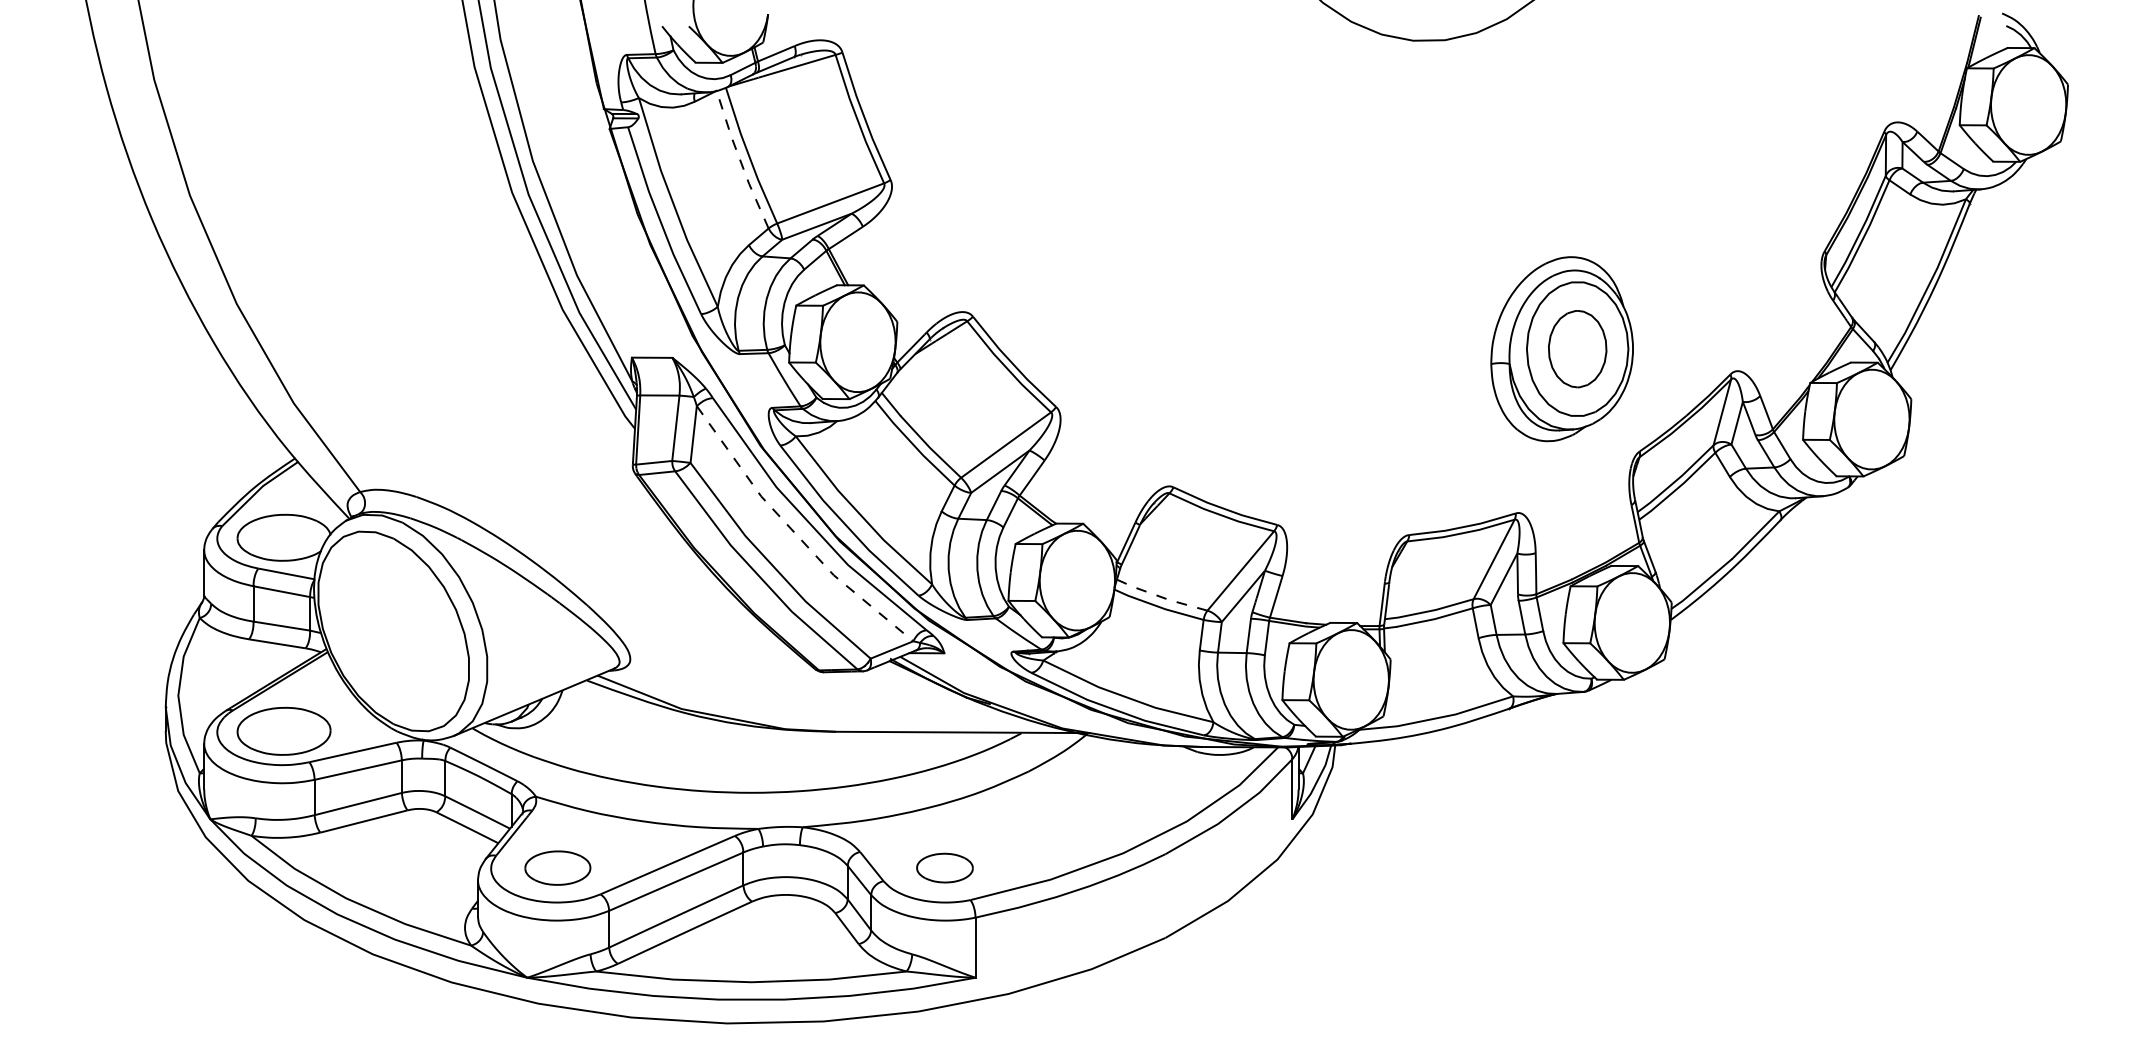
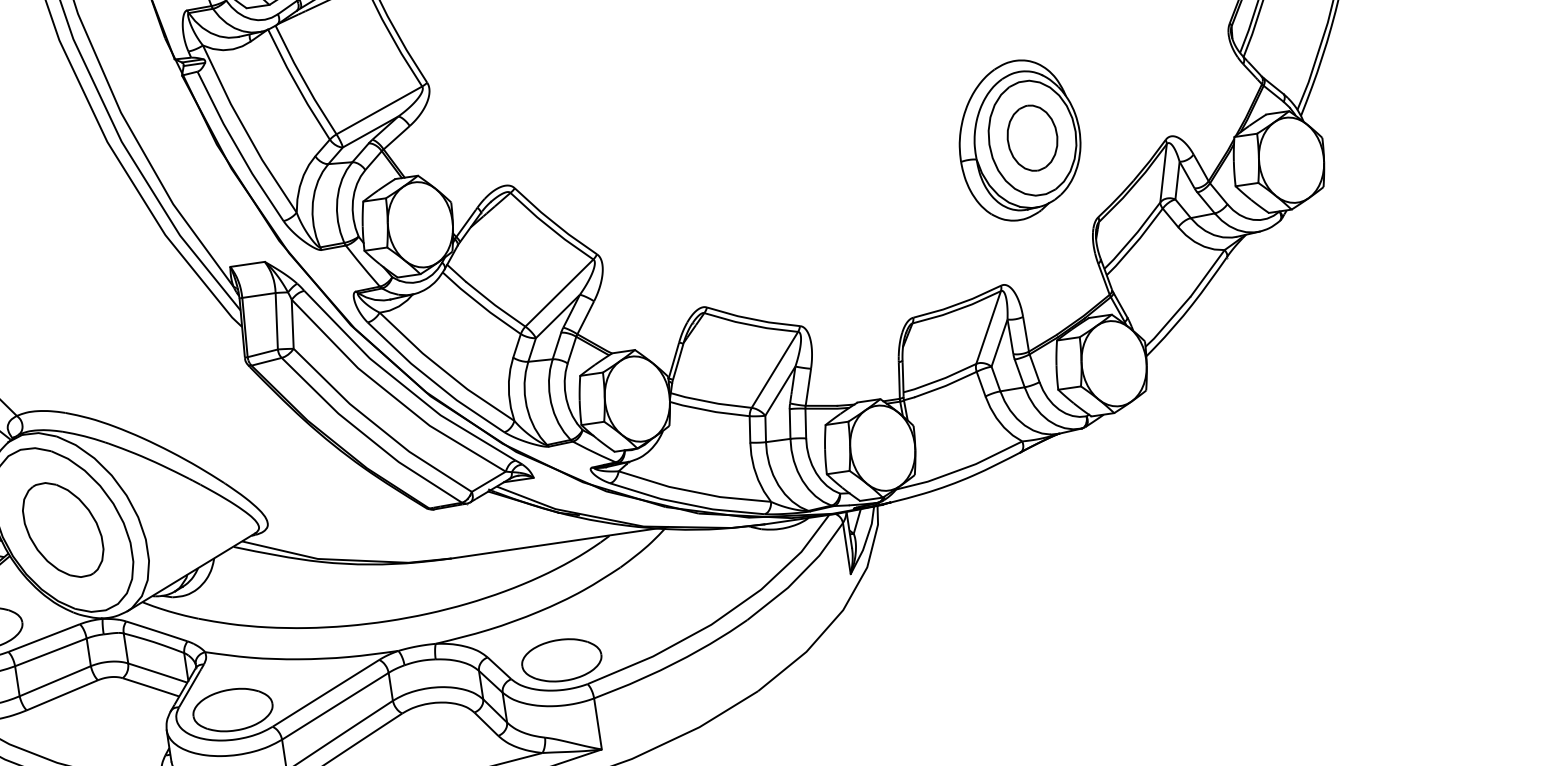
line: (740, 160) -> (297, 85), dashed -> solid
line: (795, 533) -> (391, 395), dashed -> solid
line: (1161, 597) -> (710, 402), dashed -> solid
part: (393, 631) -> (63, 530), added
part: (557, 867) -> (232, 709), size x1.43
part: (944, 867) -> (561, 659), size x1.67

